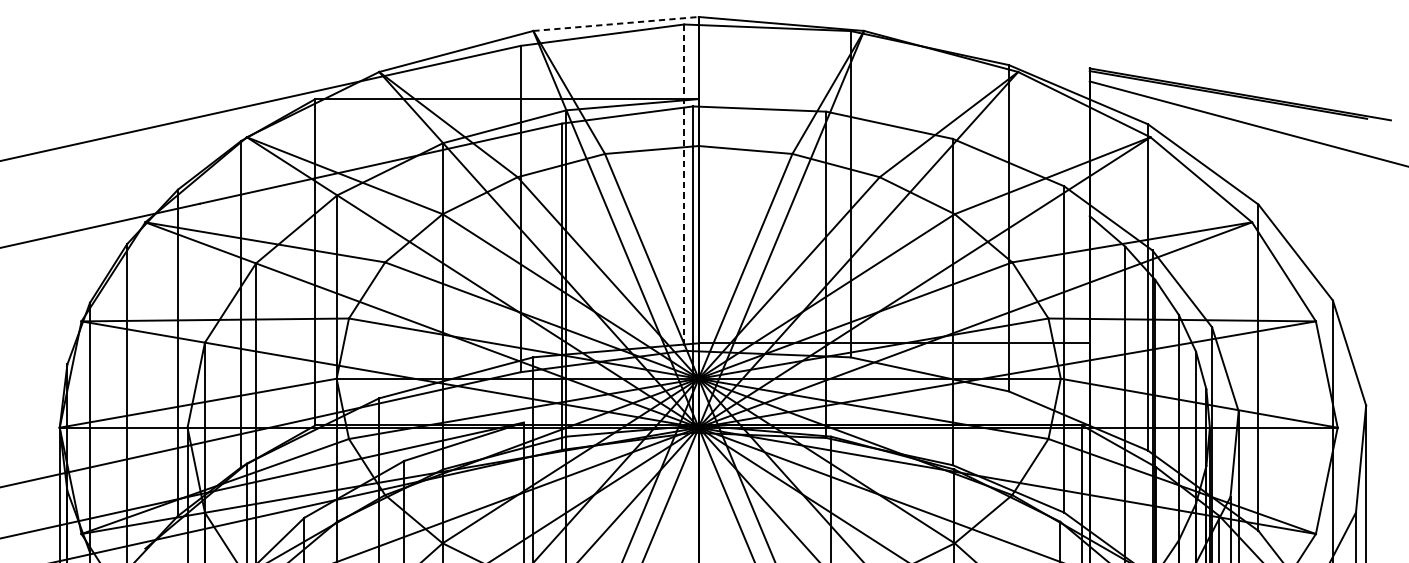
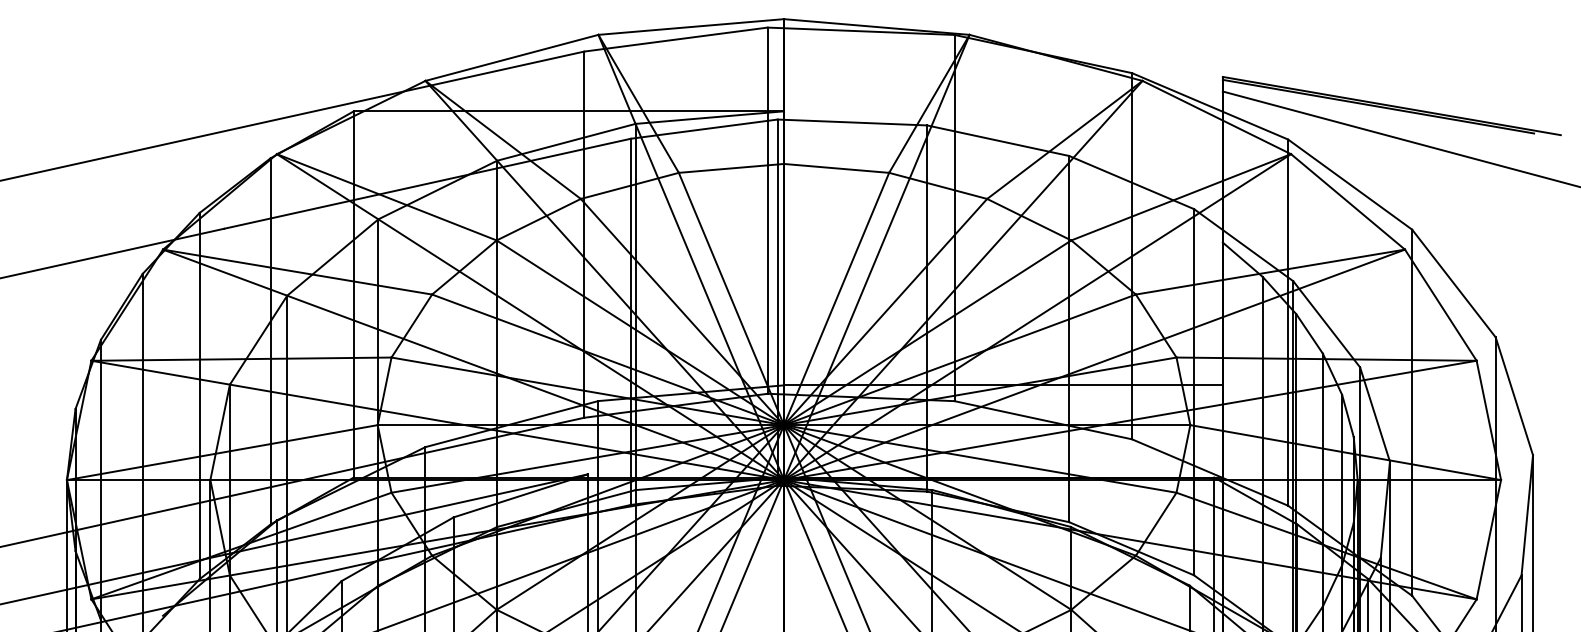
line: (616, 23) -> (691, 26), dashed -> solid
line: (684, 188) -> (767, 211), dashed -> solid

